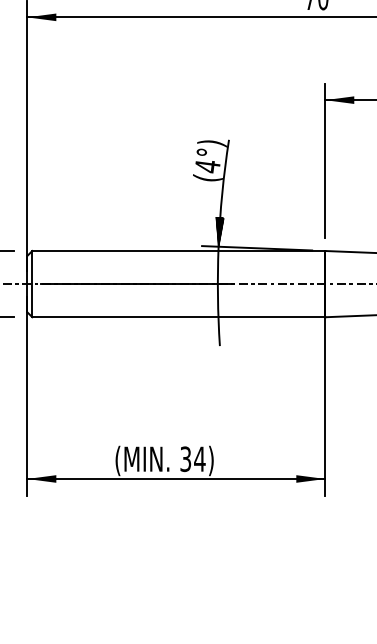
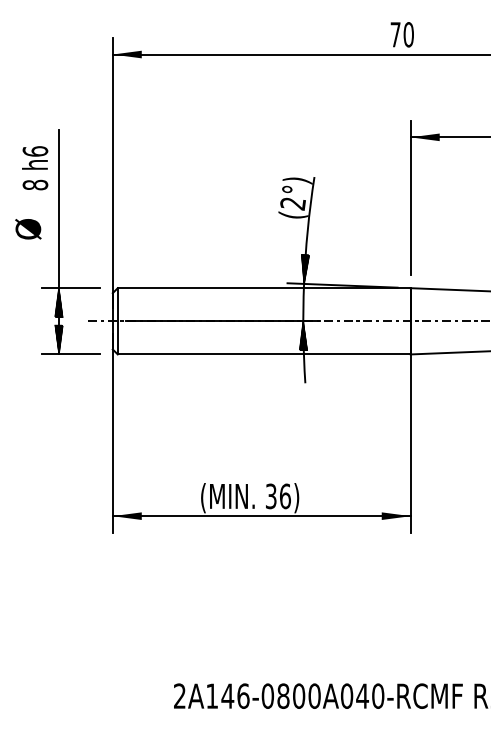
text: (207, 166) -> (292, 203), (4°) -> (2°)
hatch: (218, 298) -> (303, 335), added
text: (200, 459) -> (285, 496), 34) -> 36)

